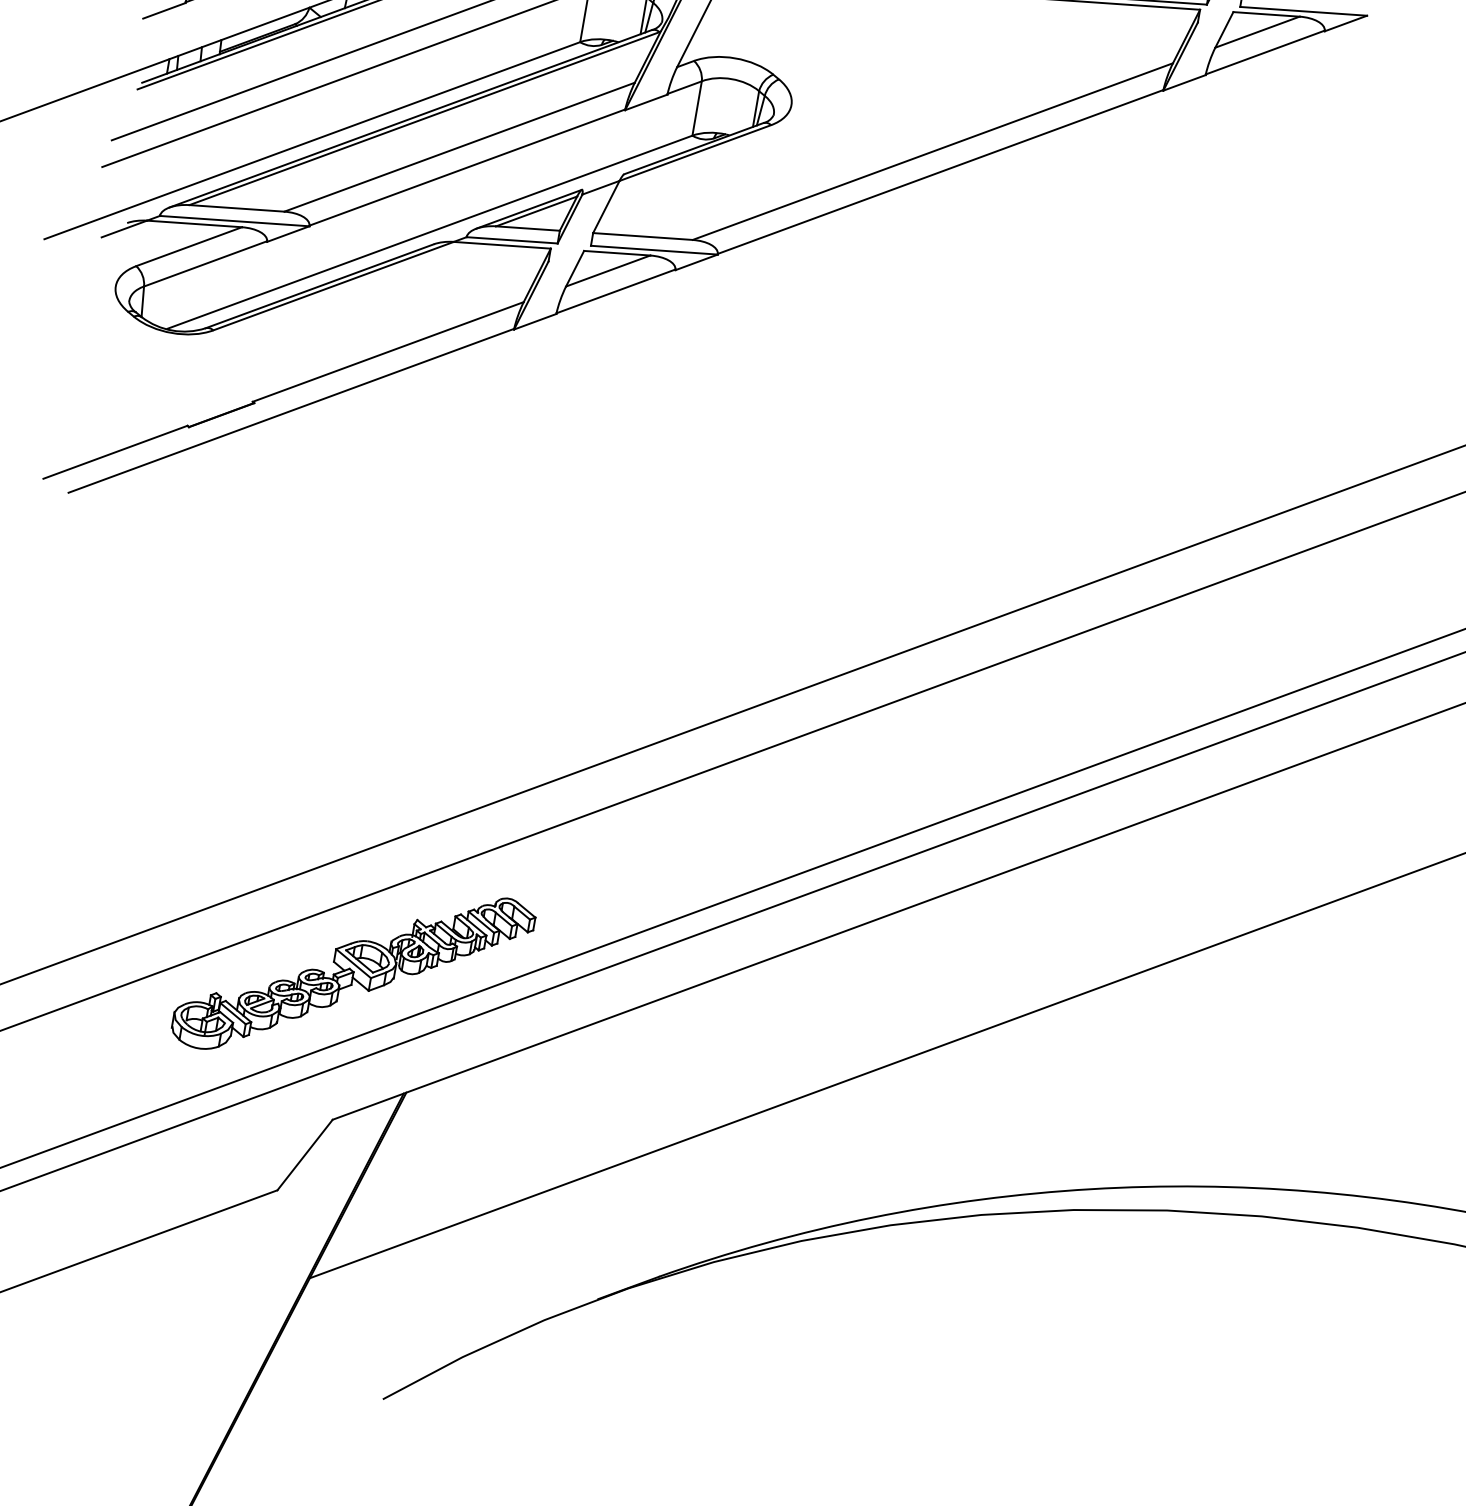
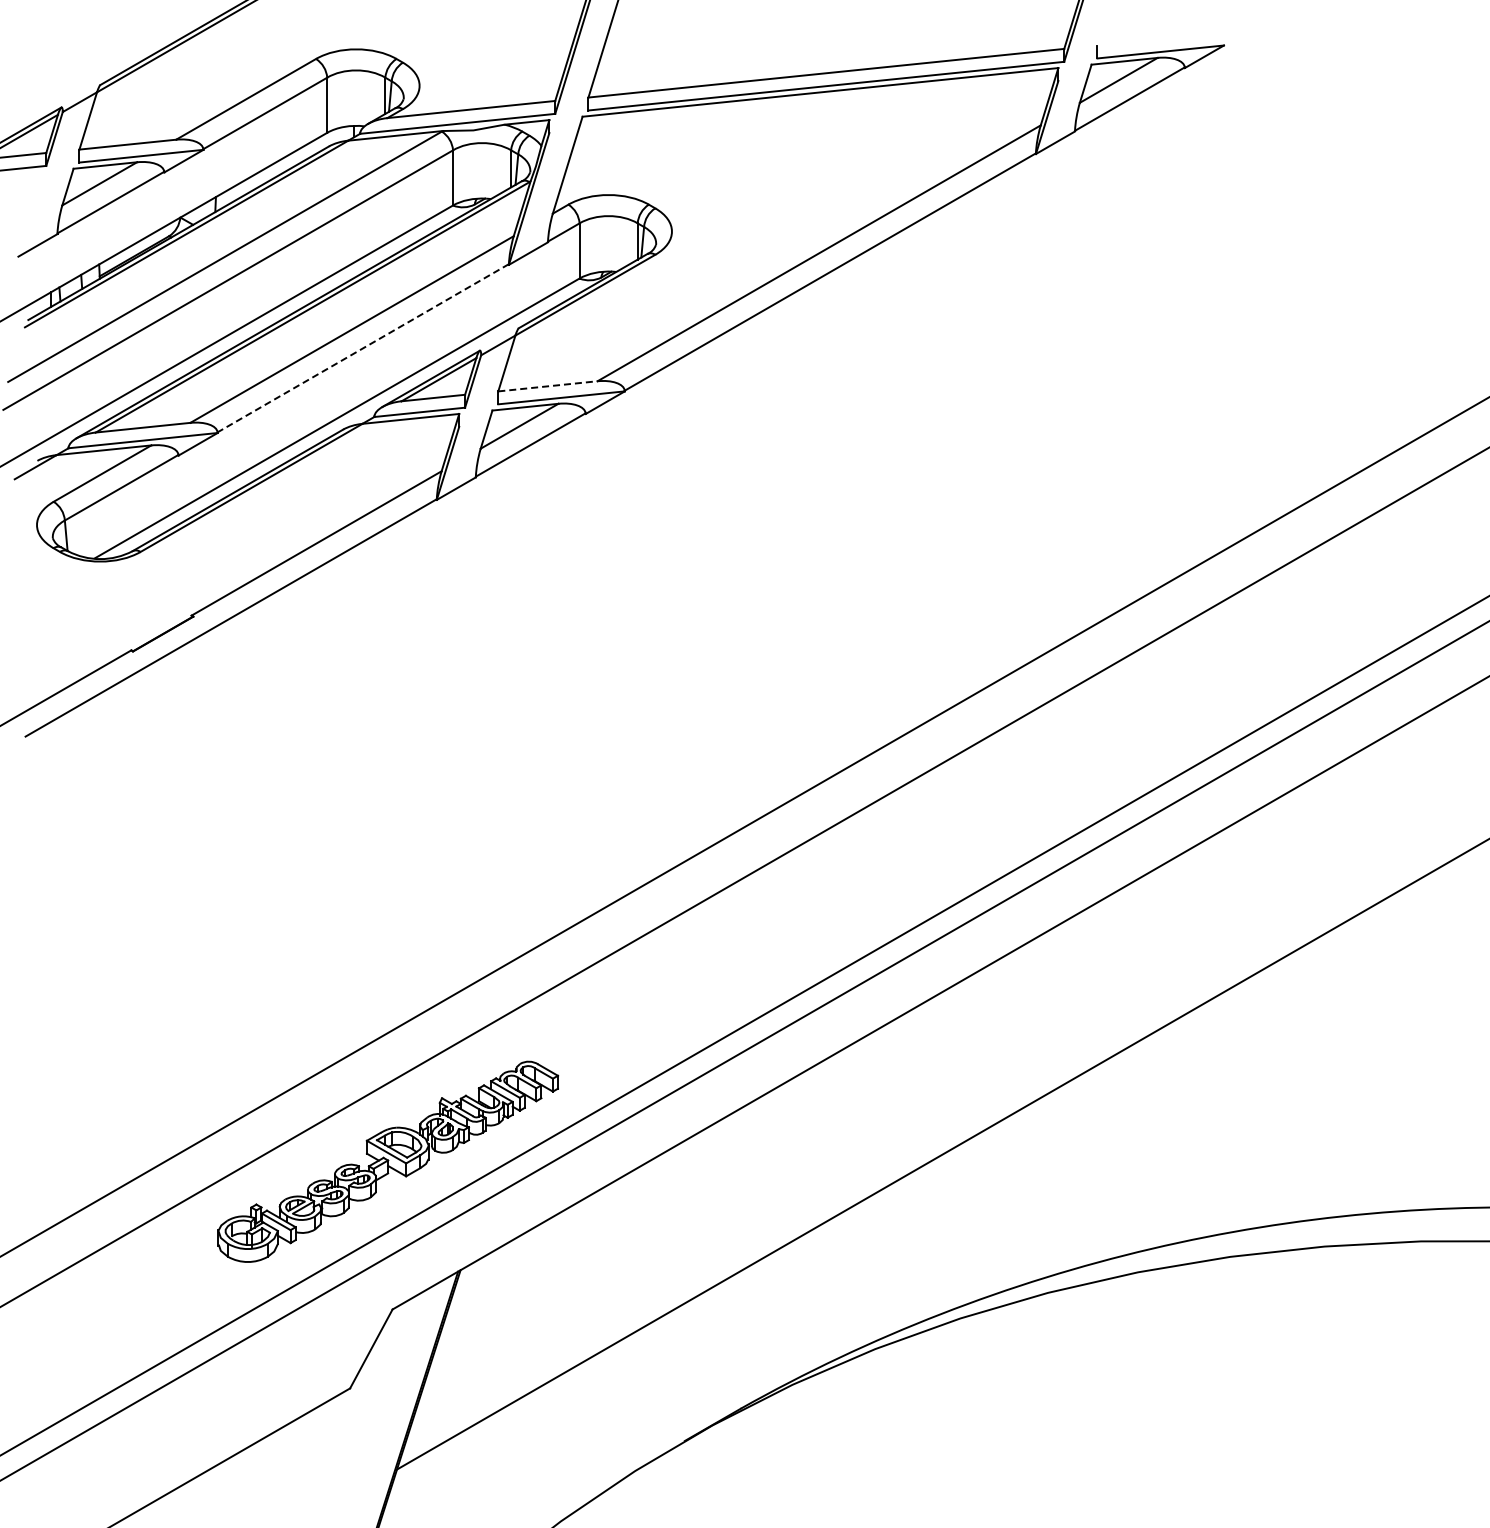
line: (466, 167) -> (362, 348), solid -> dashed
line: (642, 236) -> (547, 386), solid -> dashed

